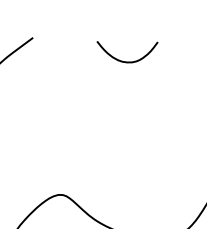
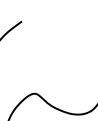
curve: (127, 59) -> (65, 31), removed

